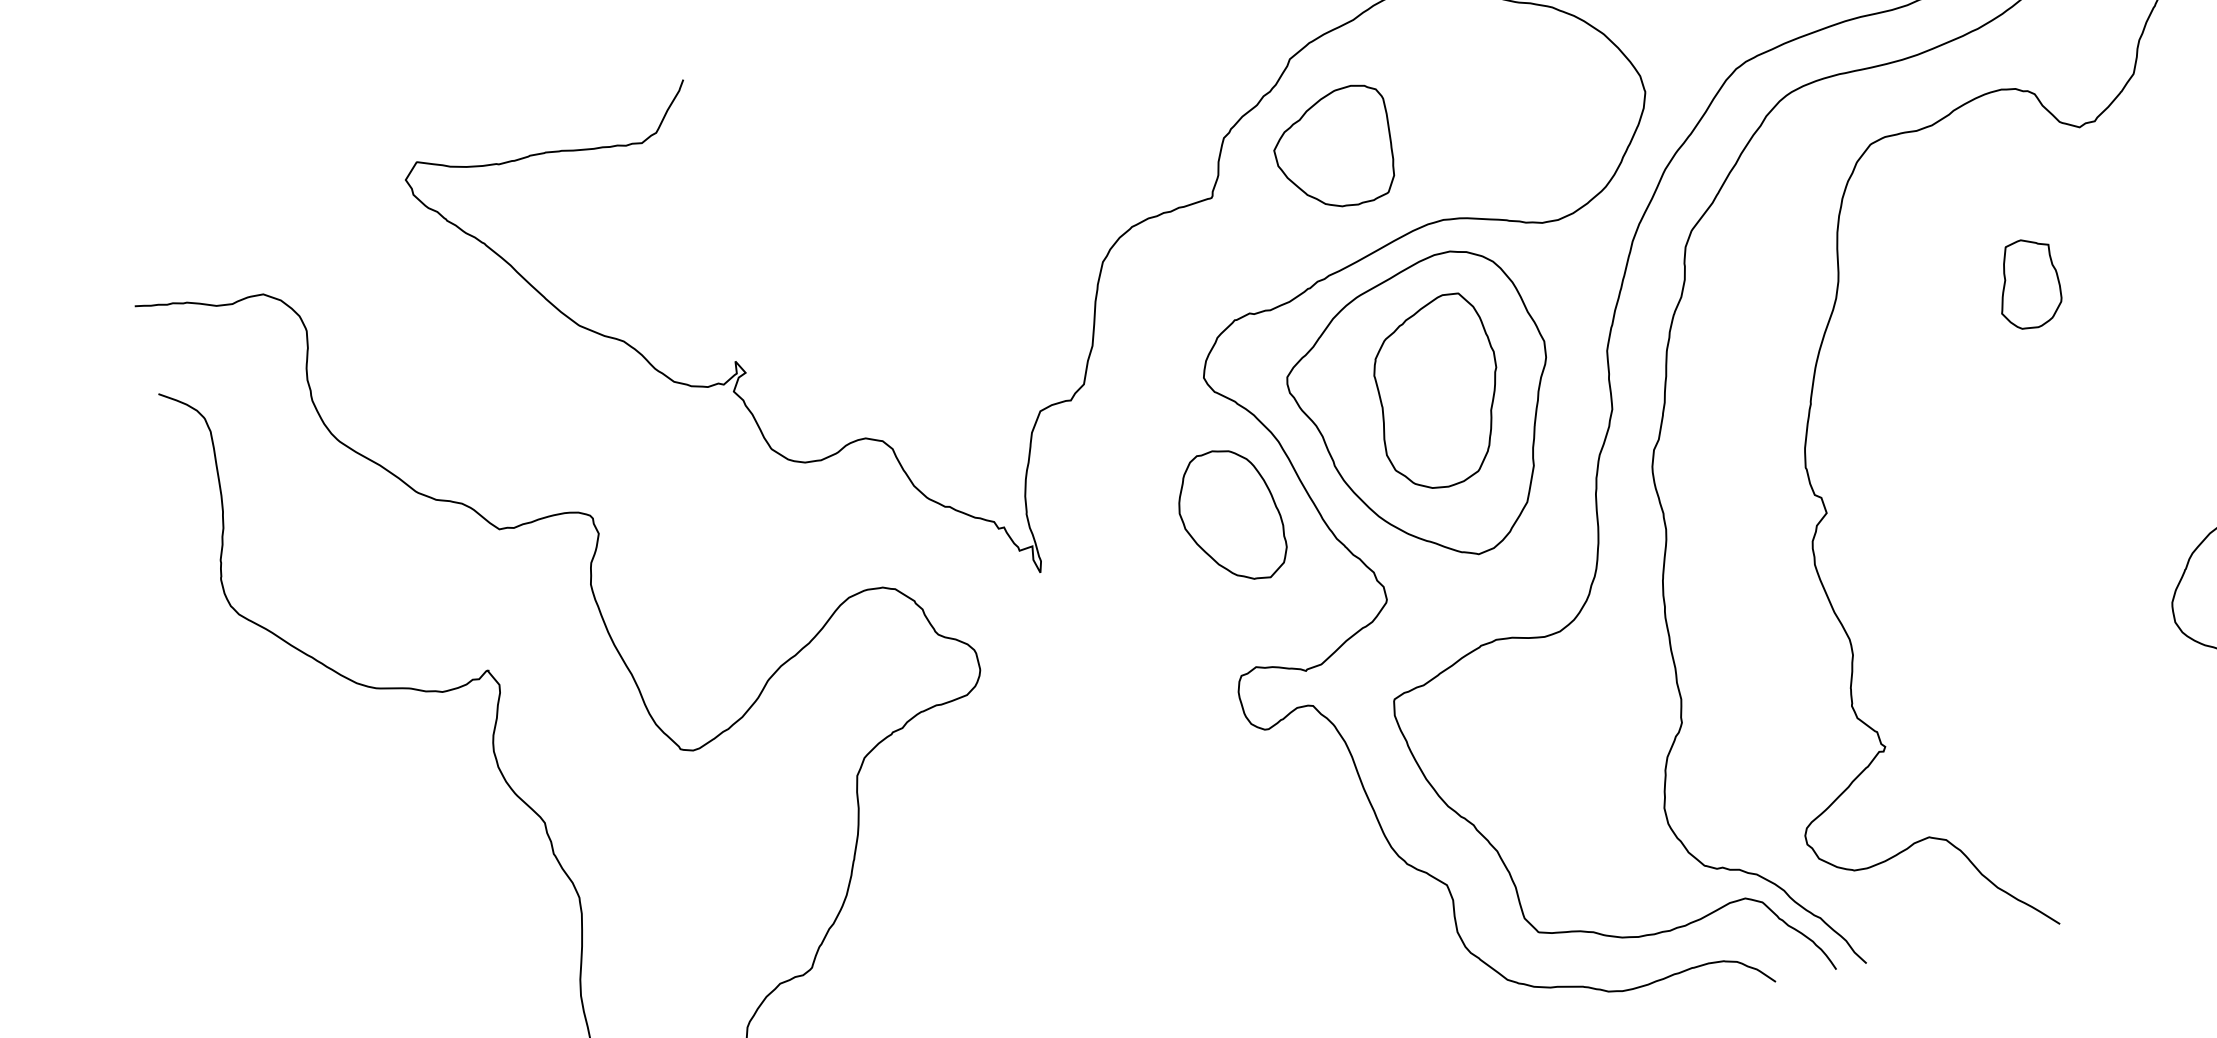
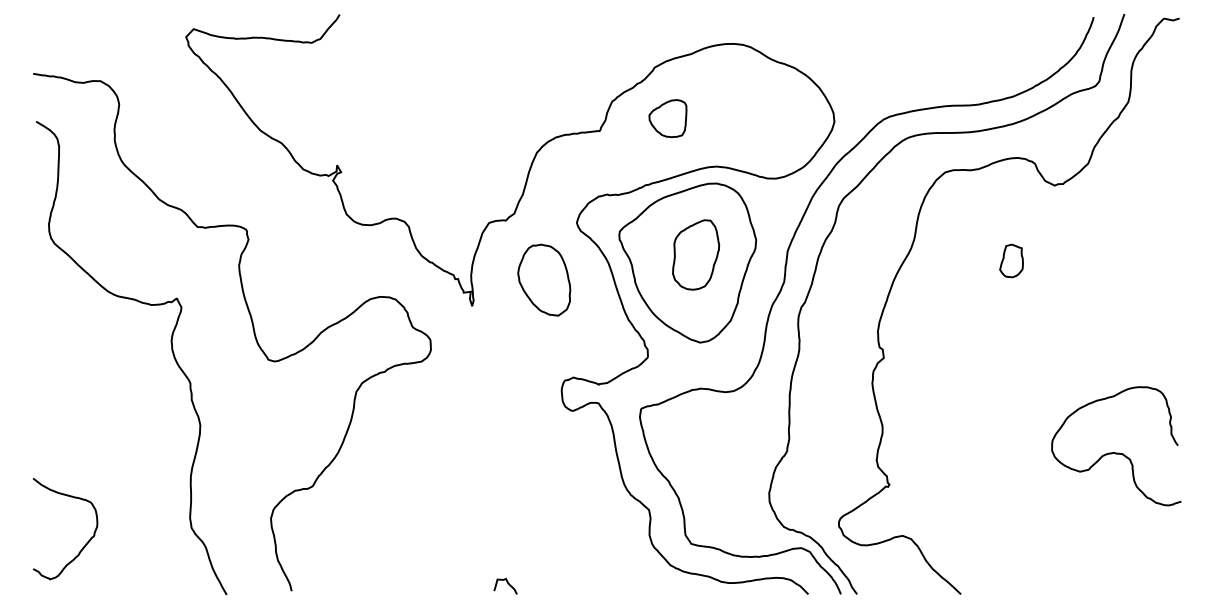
part: (1333, 149) -> (667, 118), size x0.6
part: (2027, 283) -> (1011, 260), size x0.7
part: (1436, 391) -> (695, 254), size x0.7
part: (1231, 515) -> (544, 279), moved

